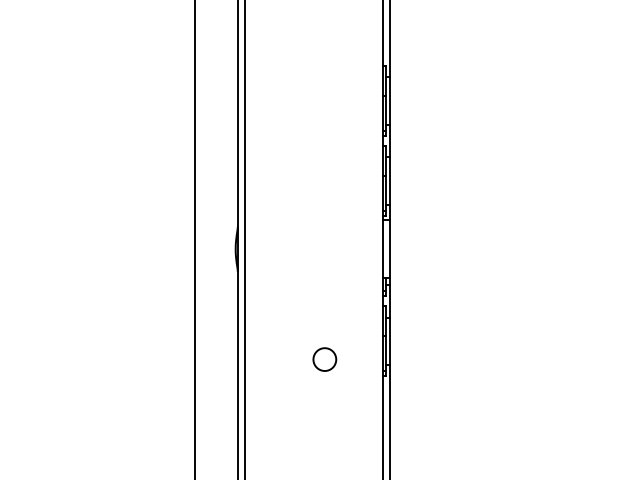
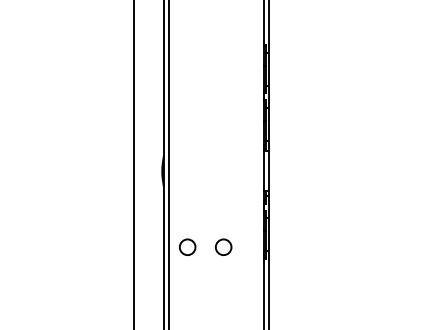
circle: (272, 358) -> (187, 246), added

